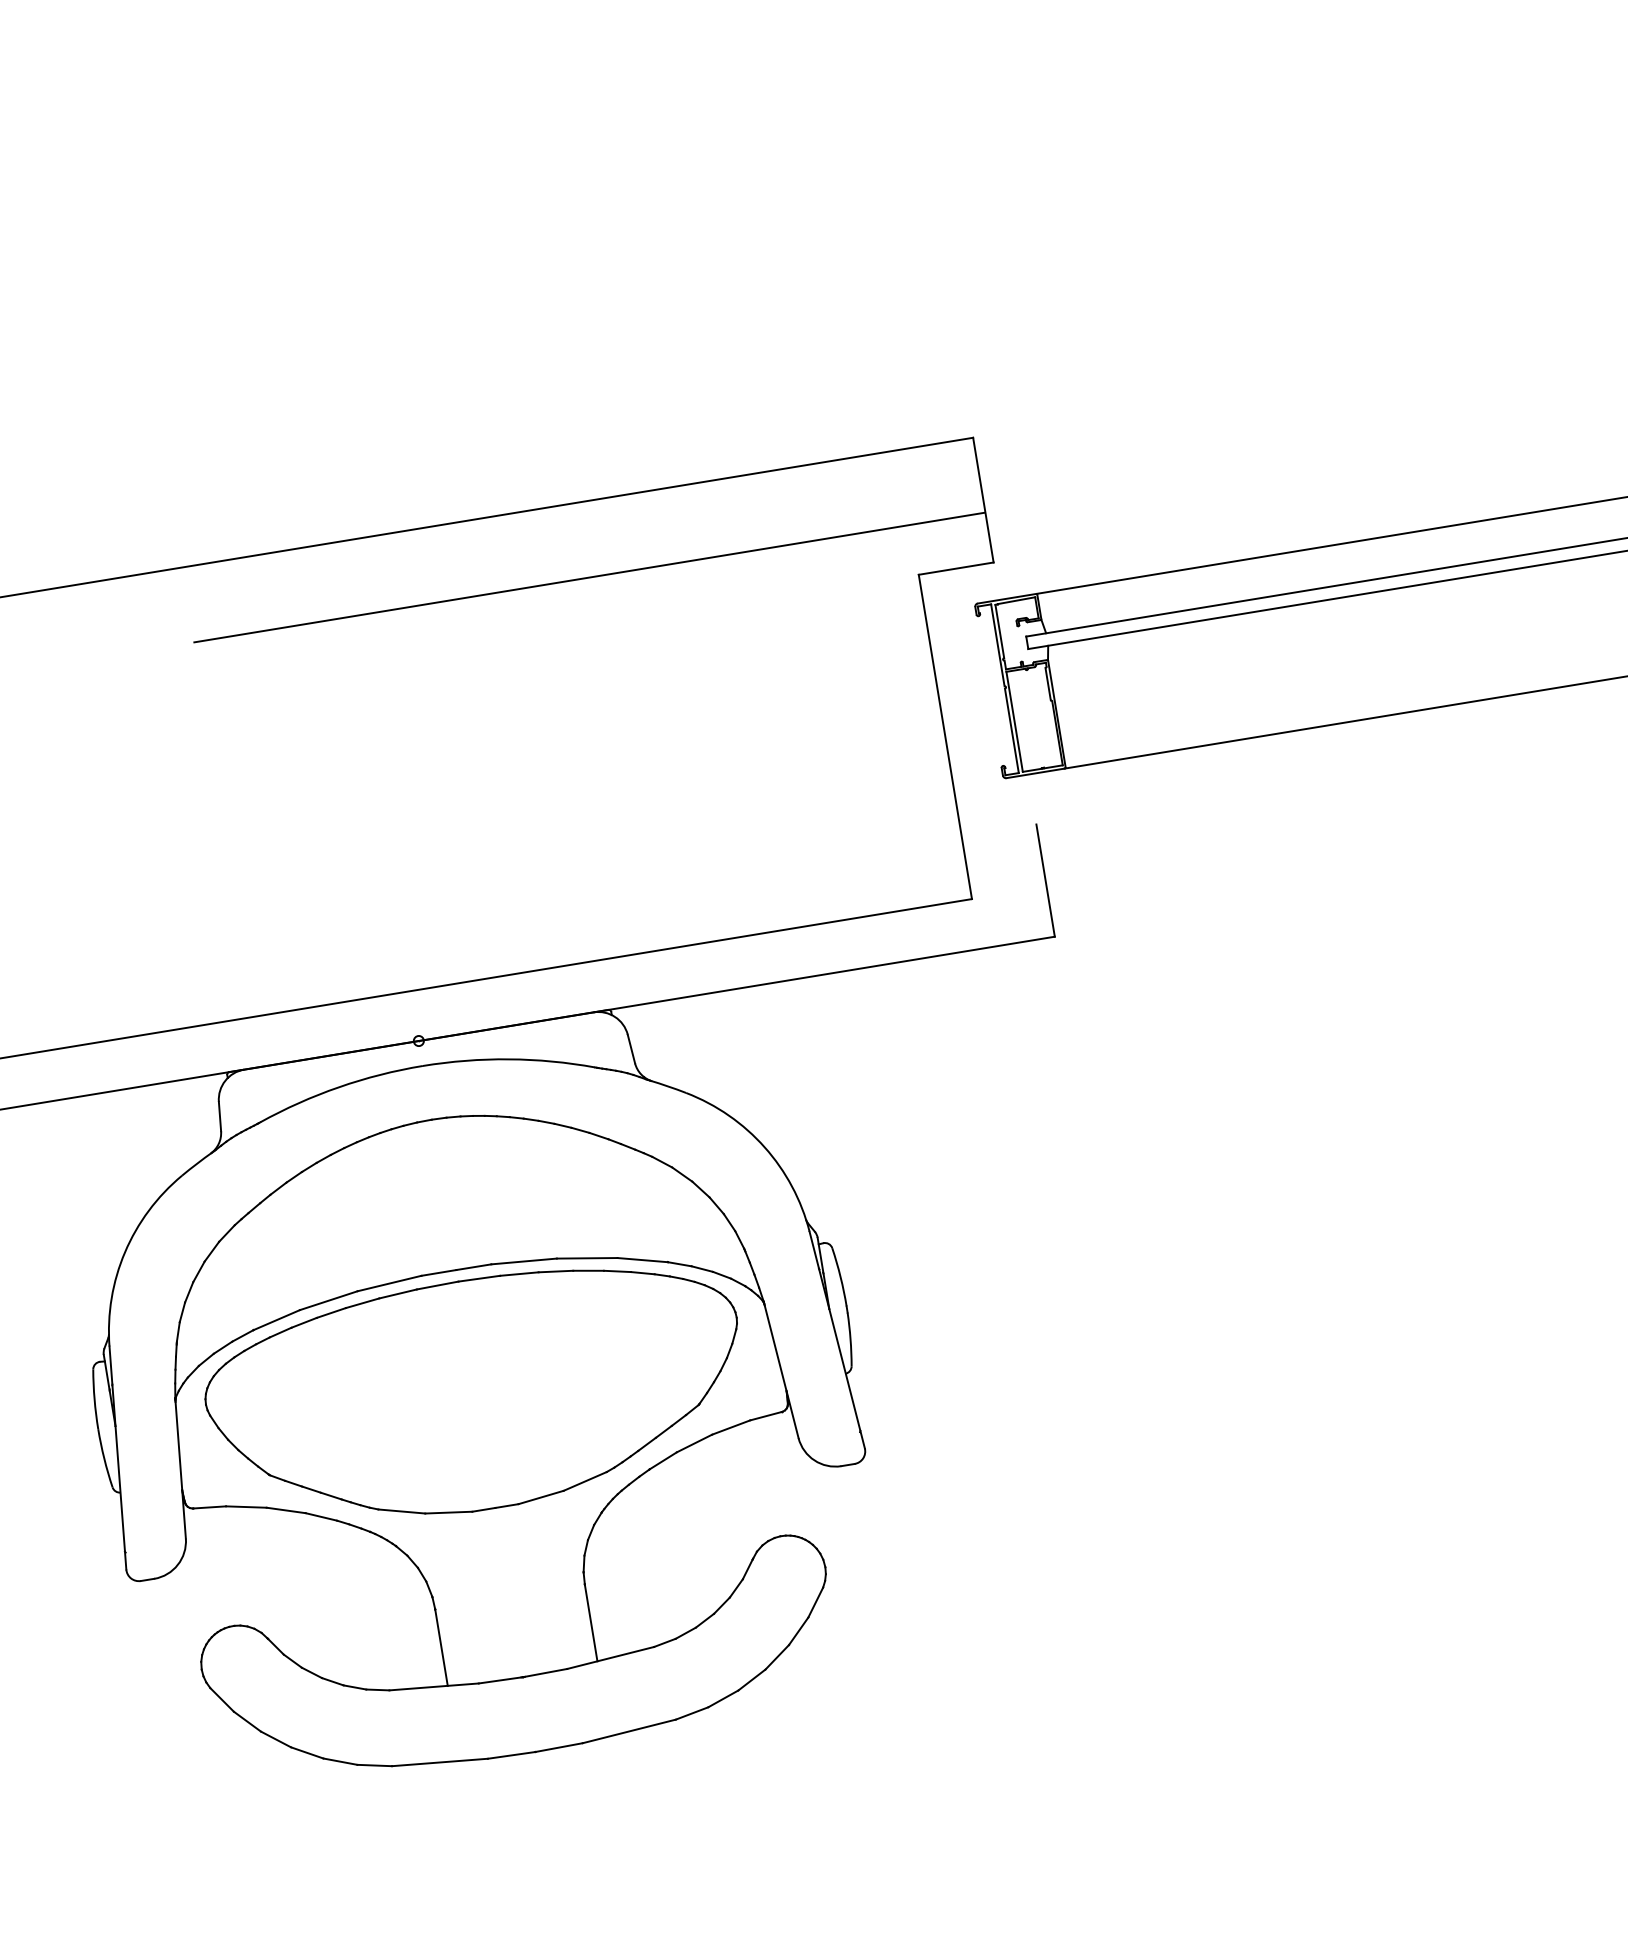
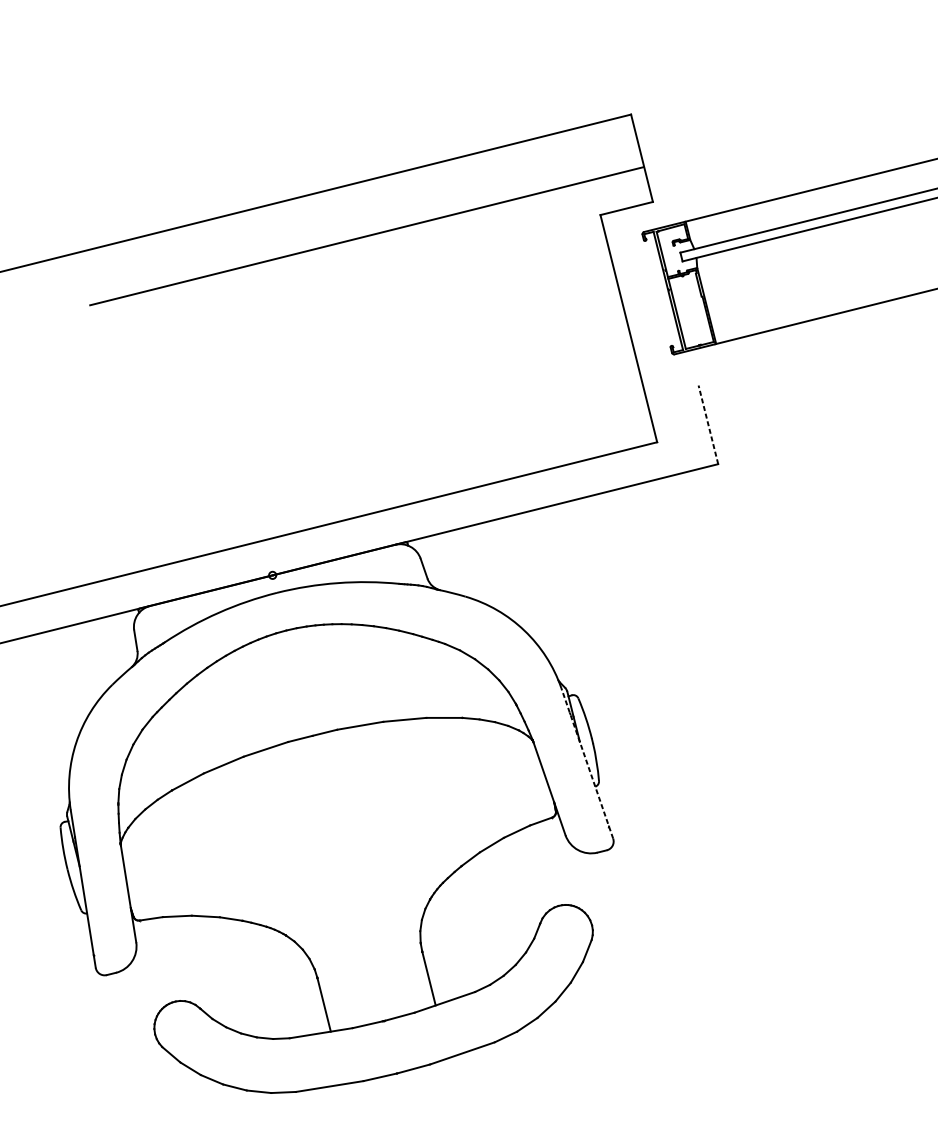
line: (1045, 880) -> (708, 424), solid -> dashed
line: (837, 1340) -> (587, 763), solid -> dashed
part: (470, 1391) -> (329, 821), removed

